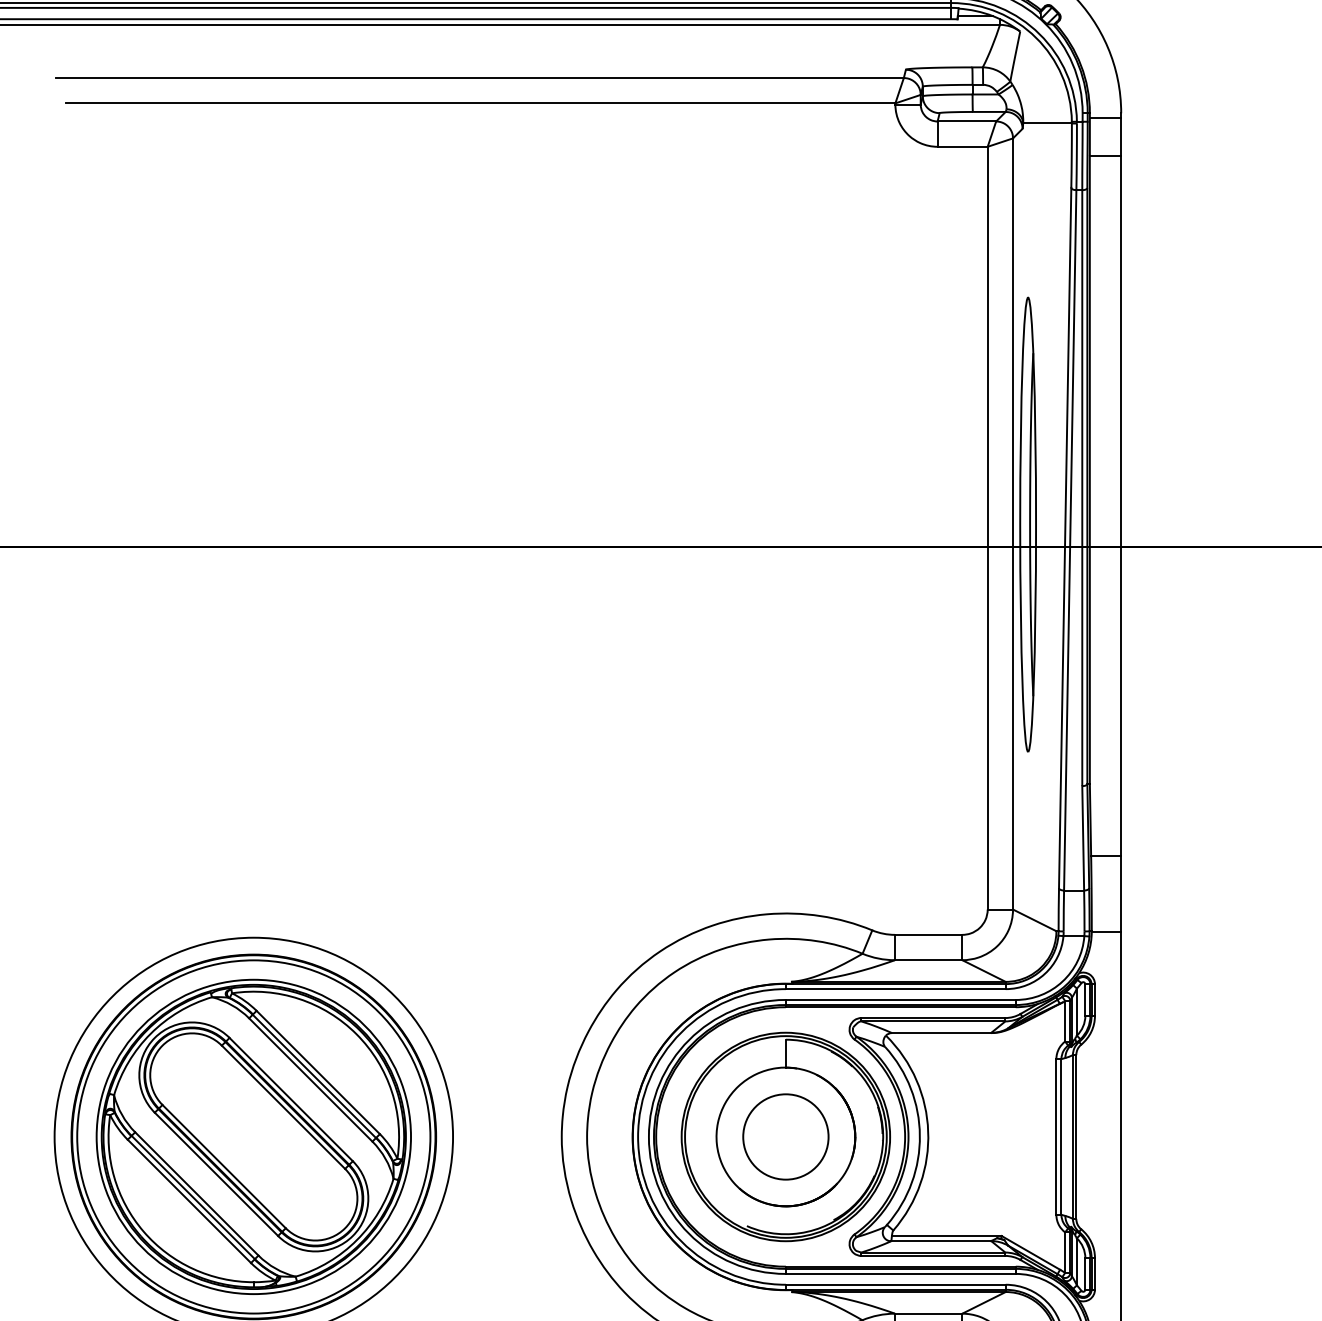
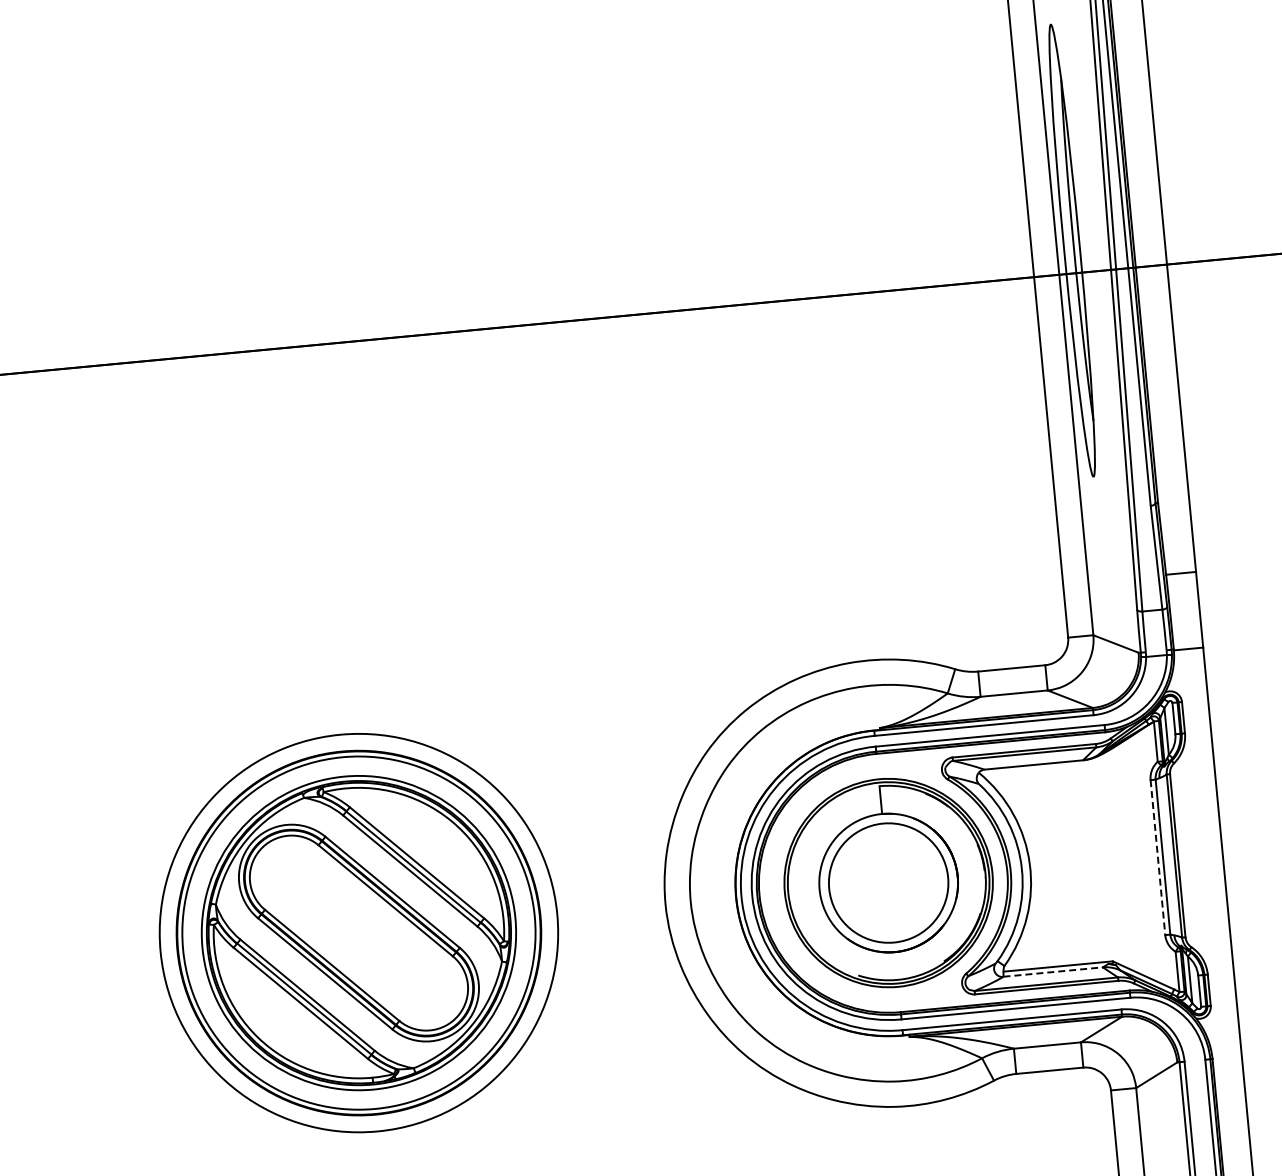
circle: (785, 1136) -> (888, 882), size x1.4
line: (1056, 1136) -> (1158, 857), solid -> dashed
line: (941, 1241) -> (1053, 972), solid -> dashed

